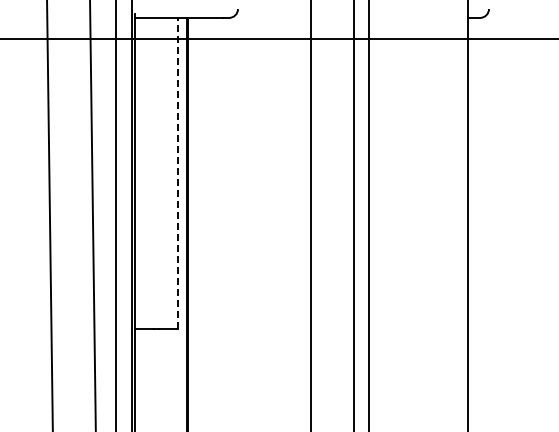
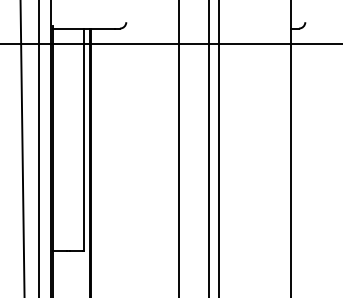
line: (178, 173) -> (83, 139), dashed -> solid

